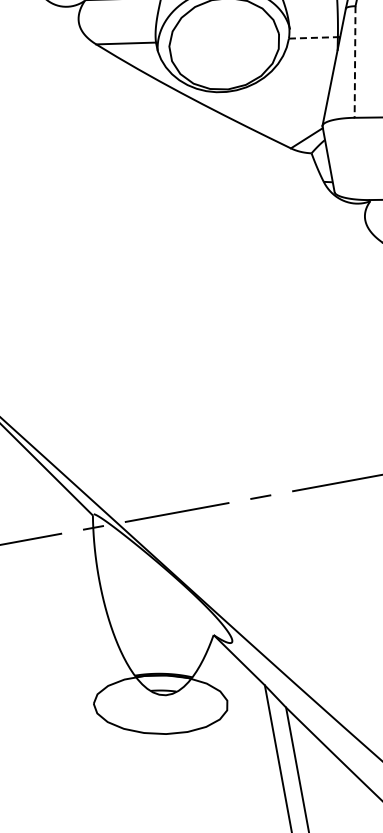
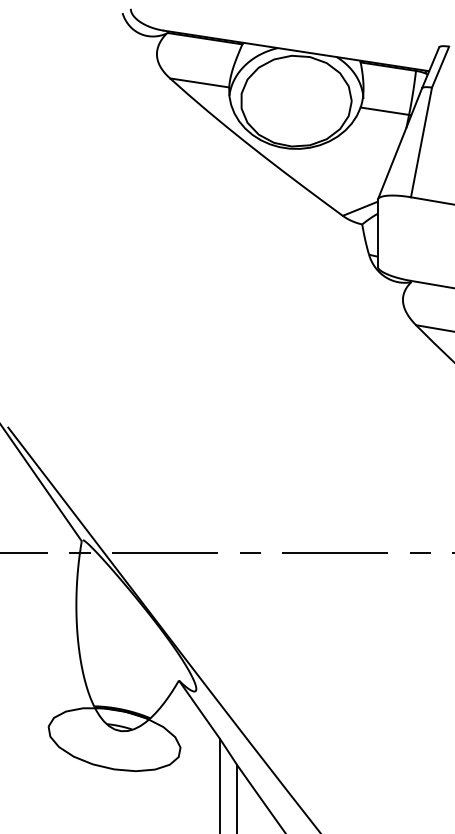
line: (314, 38) -> (385, 111), dashed -> solid
line: (355, 62) -> (421, 142), dashed -> solid

